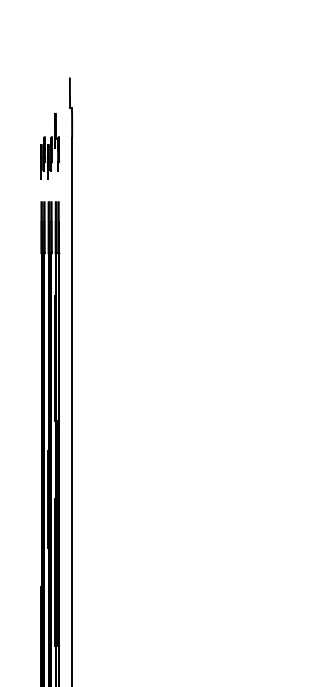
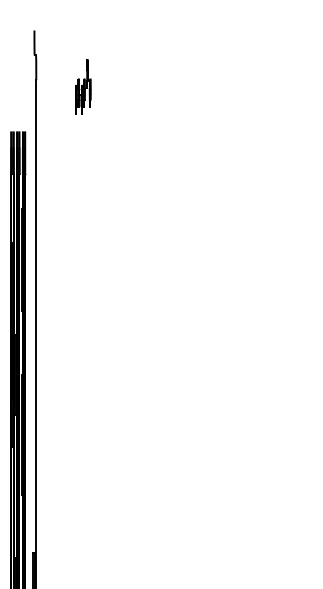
part: (50, 146) -> (83, 86), moved

